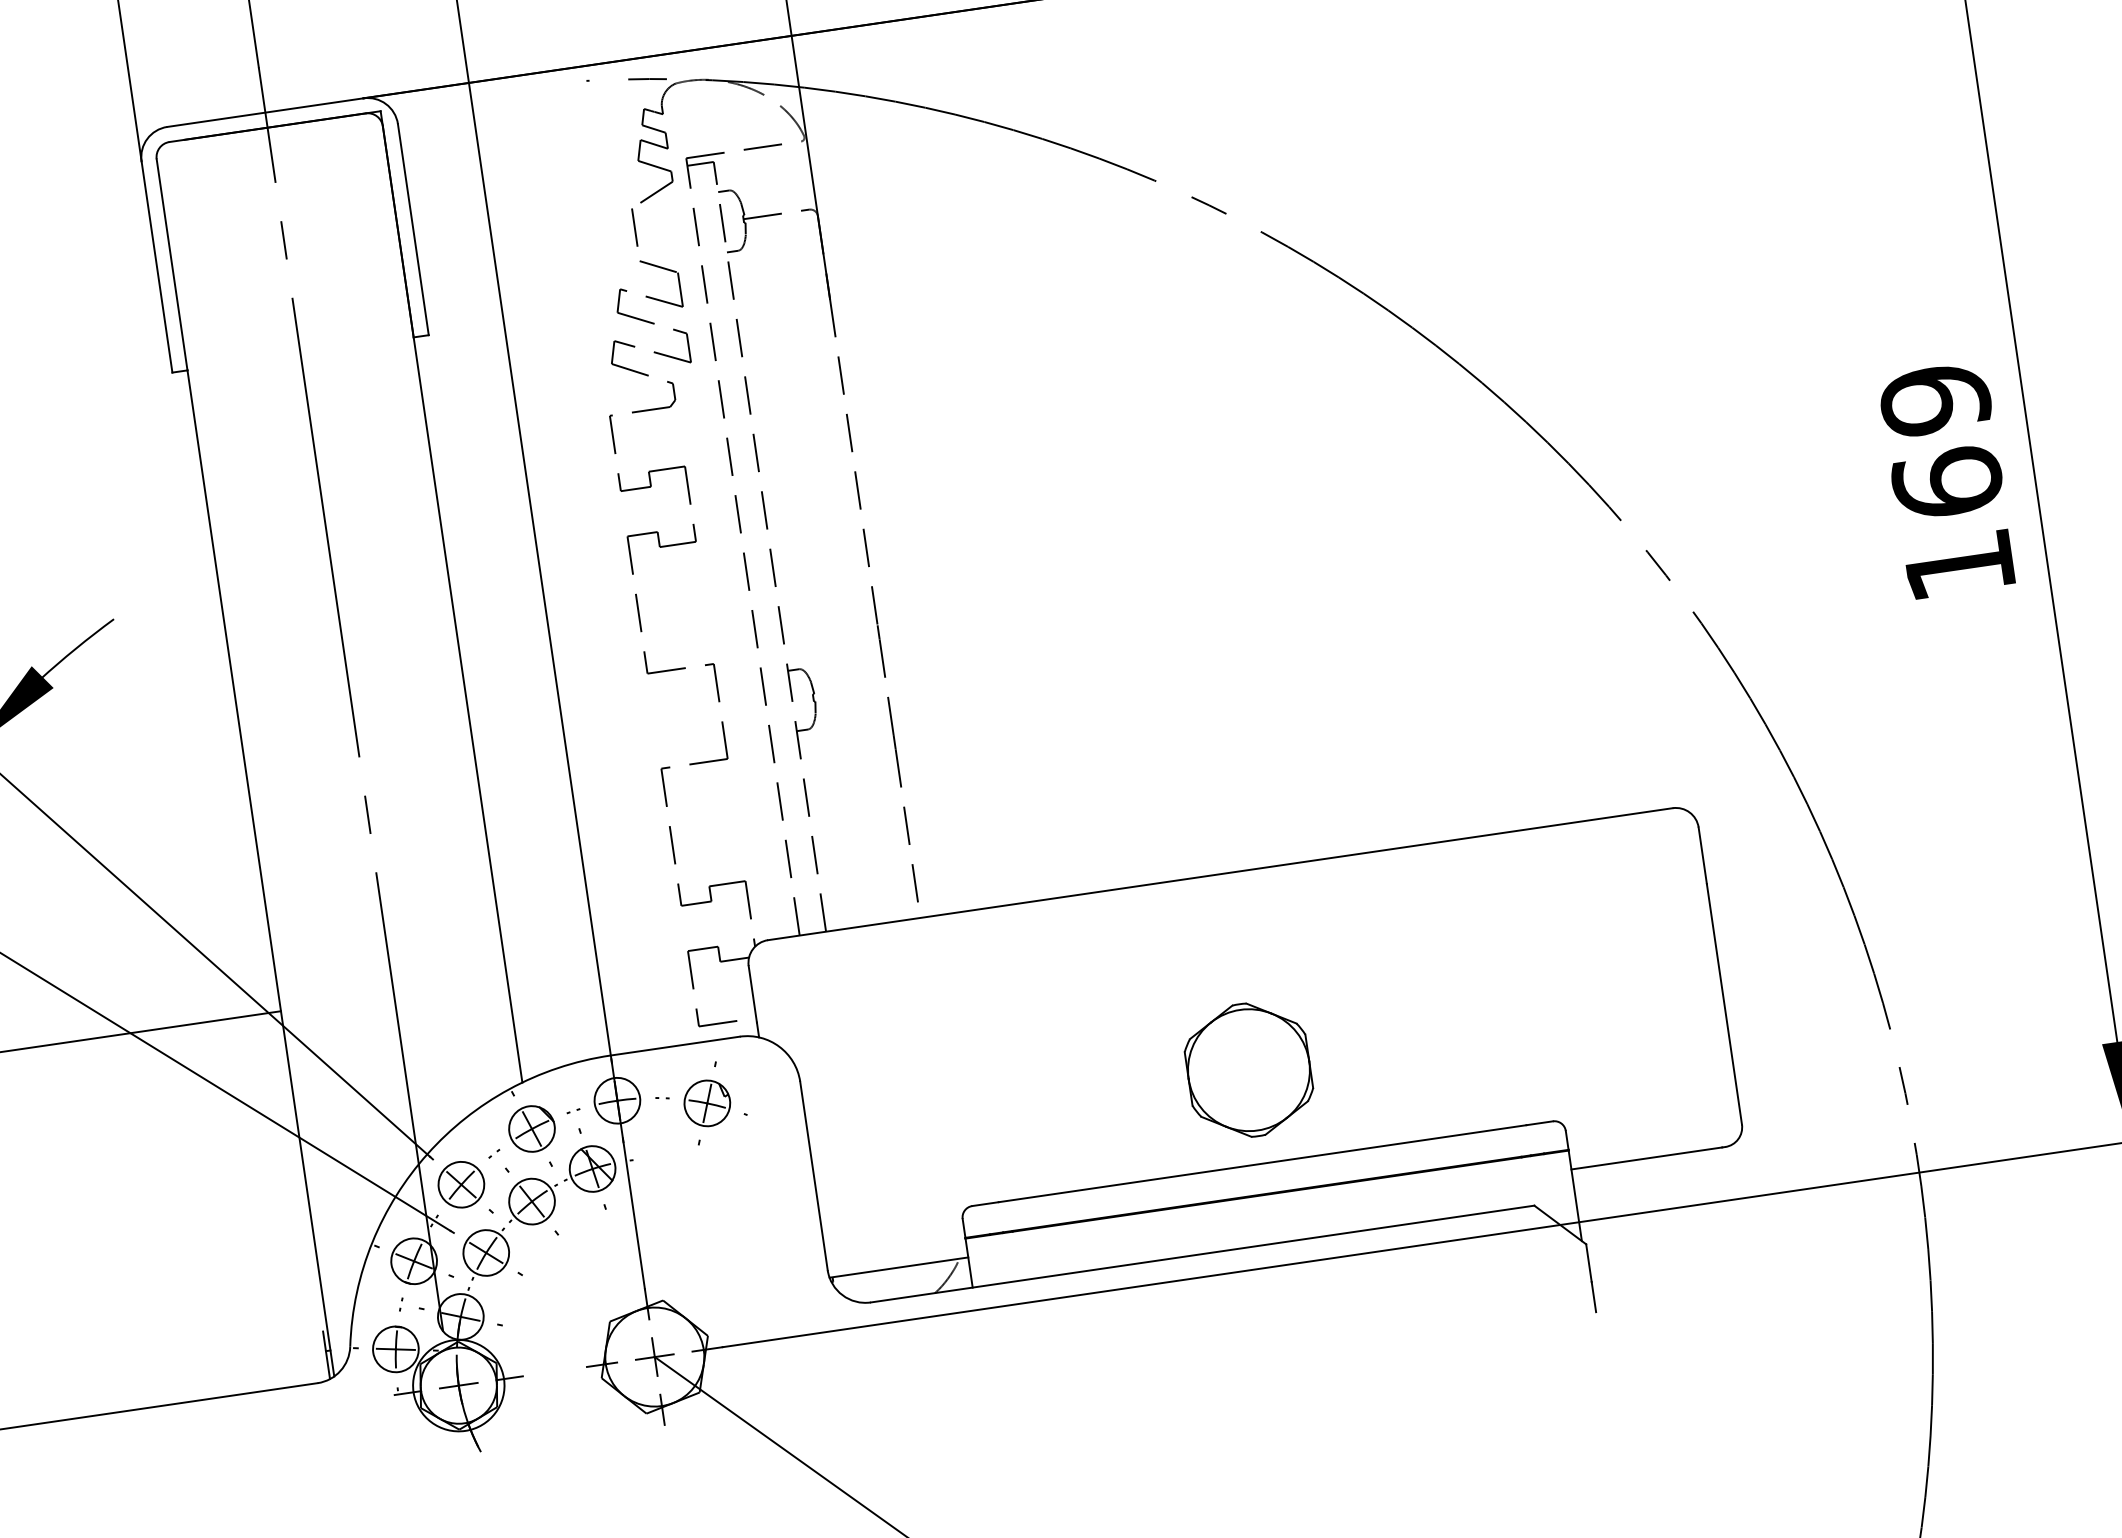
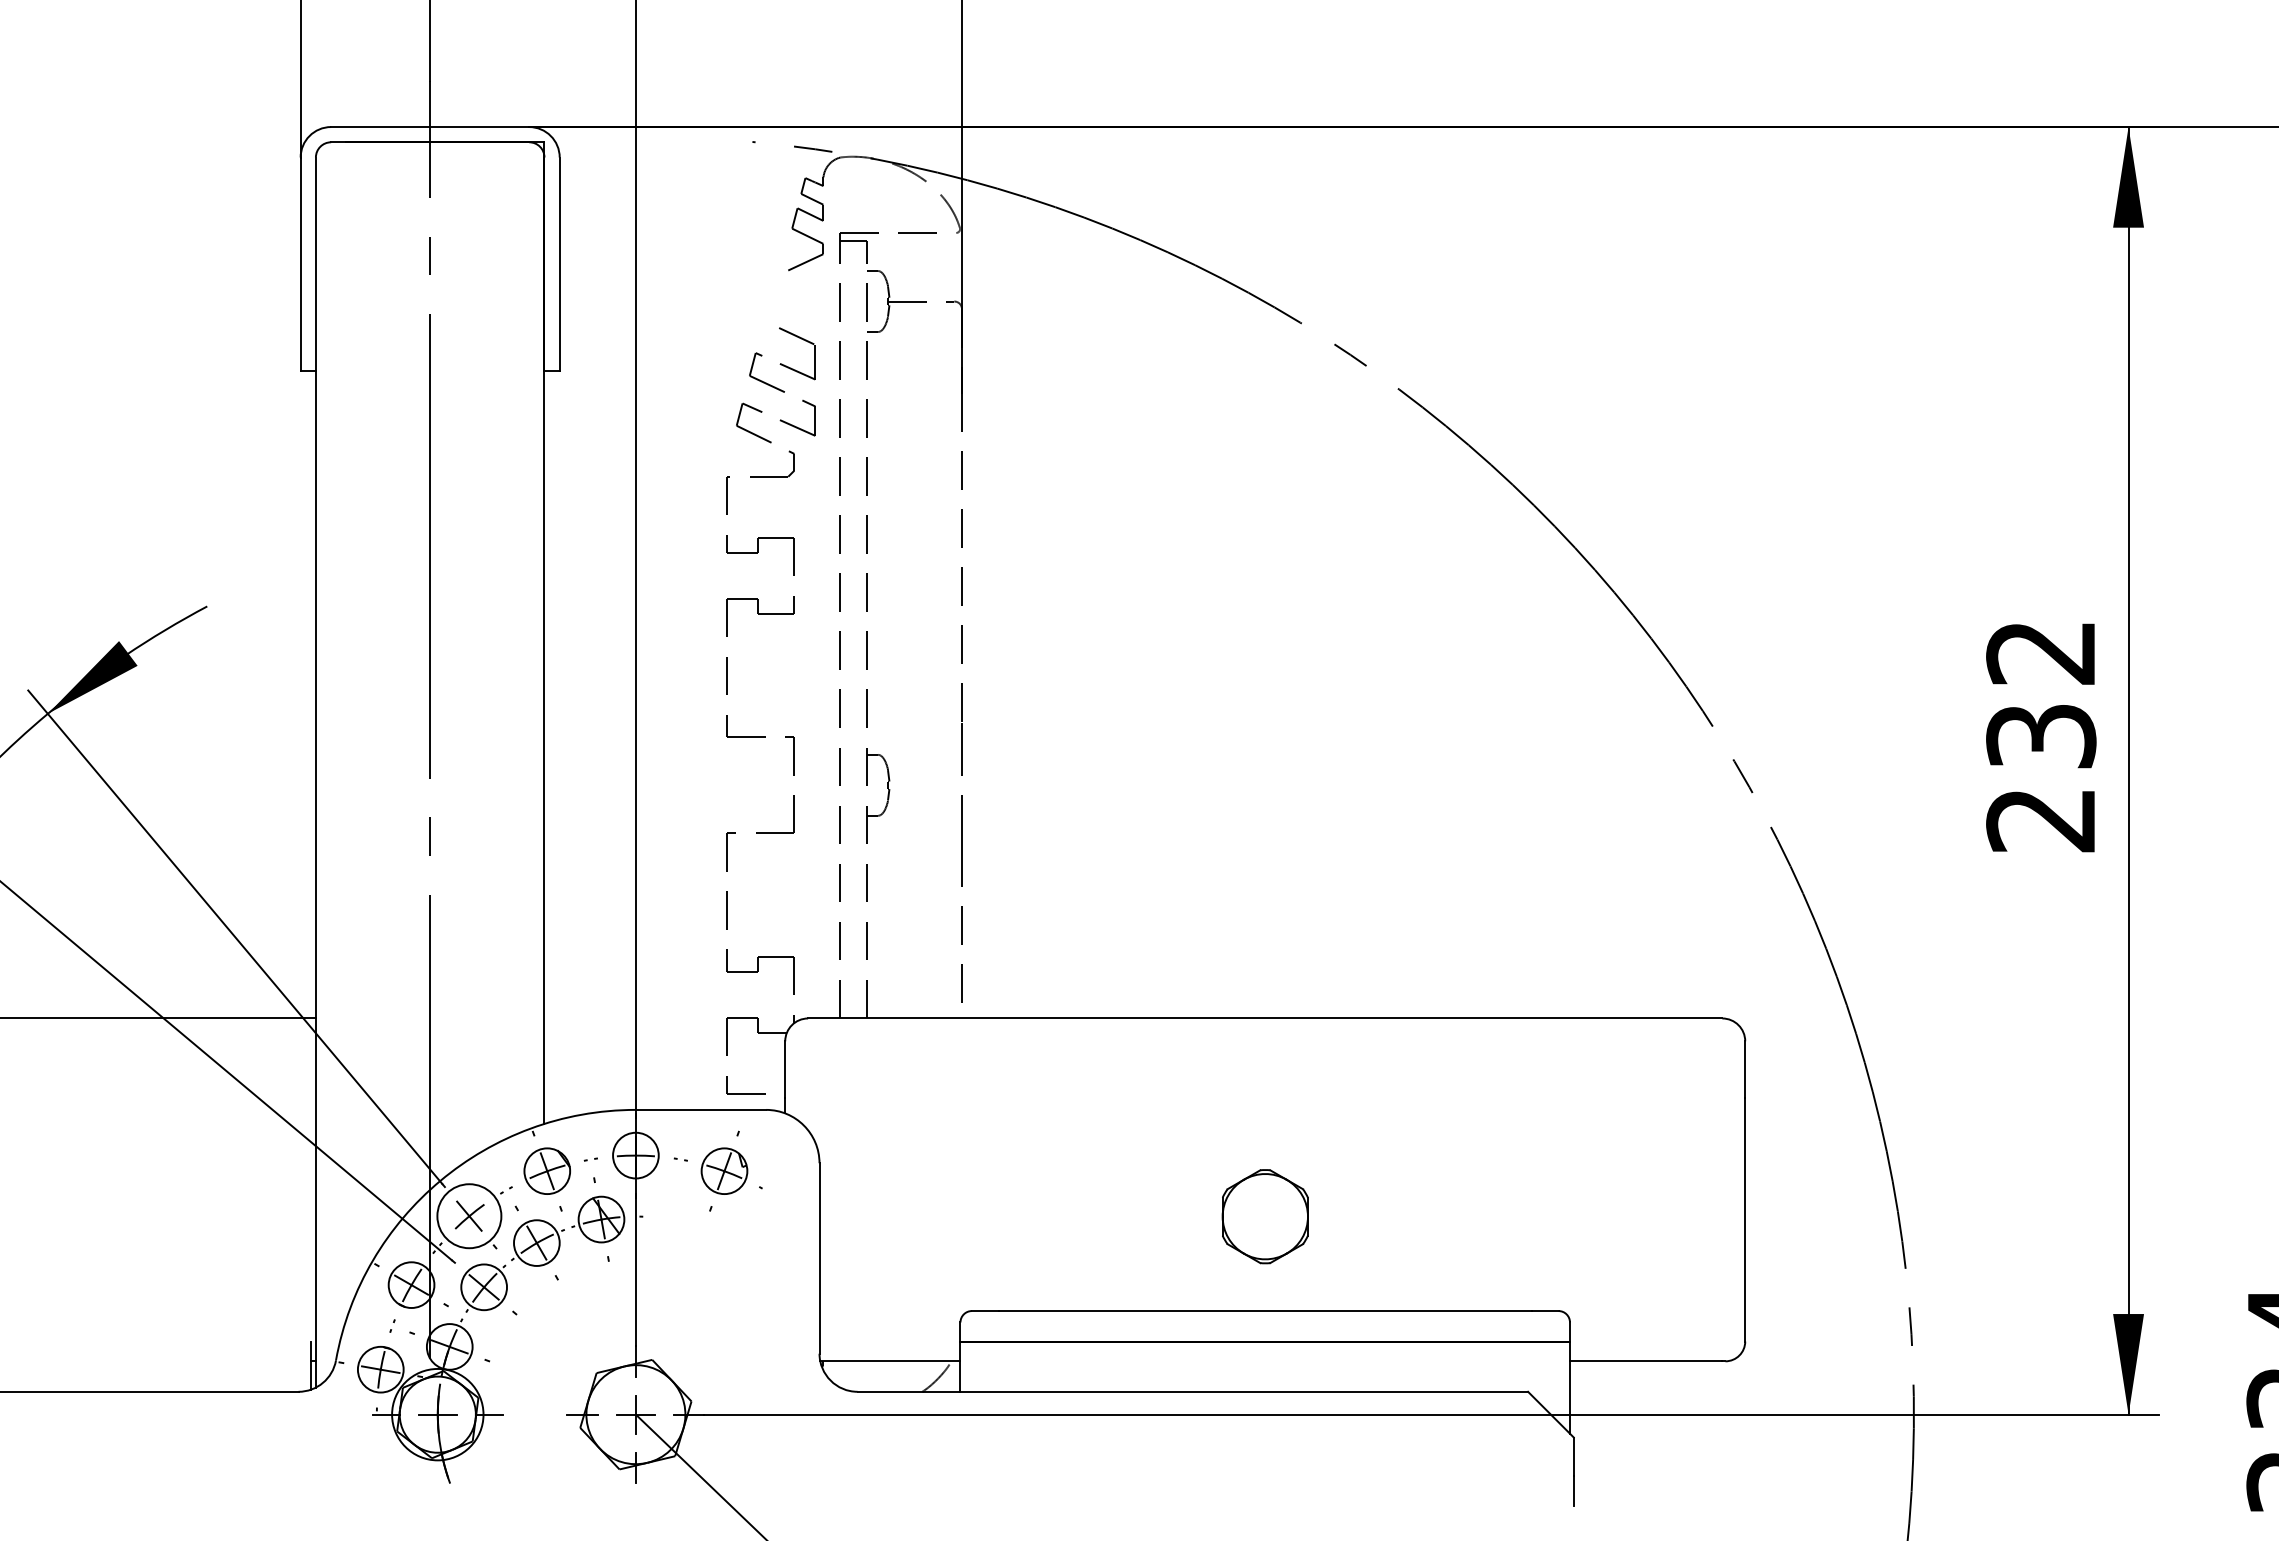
line: (634, 227) -> (778, 293), removed
text: (1947, 483) -> (2041, 736), 169 -> 232
part: (1249, 1070) -> (1265, 1216), size x0.7
circle: (461, 1185) -> (469, 1216), size x1.4

